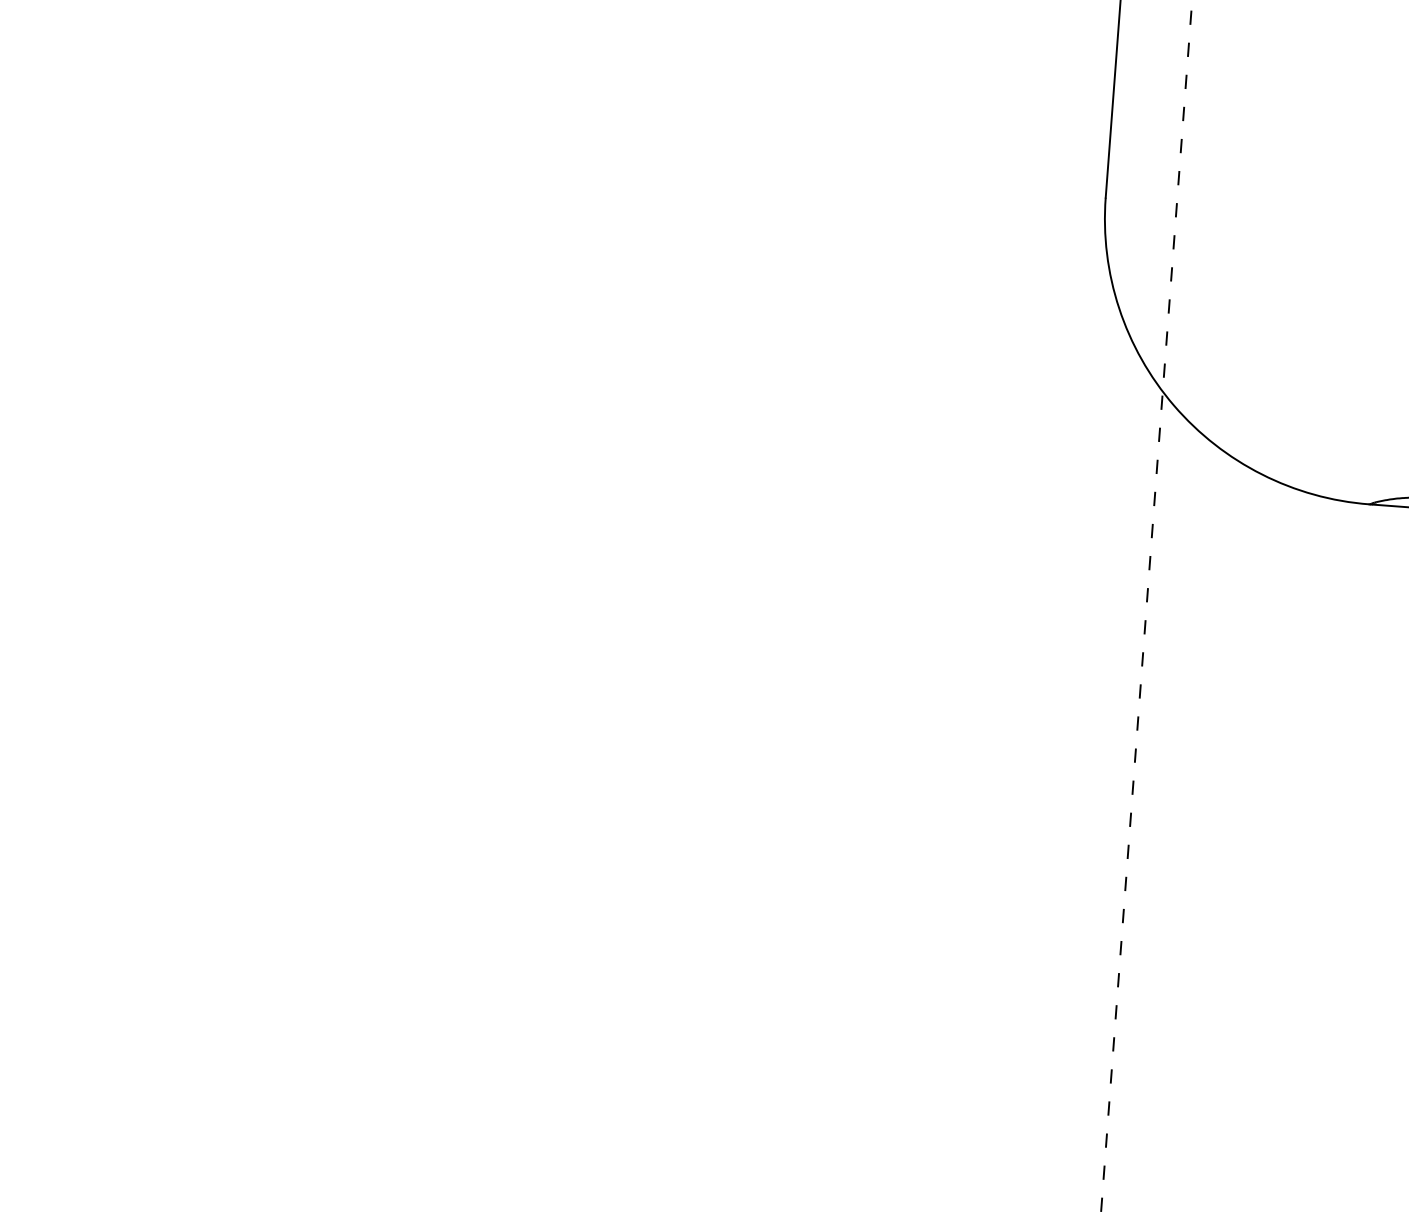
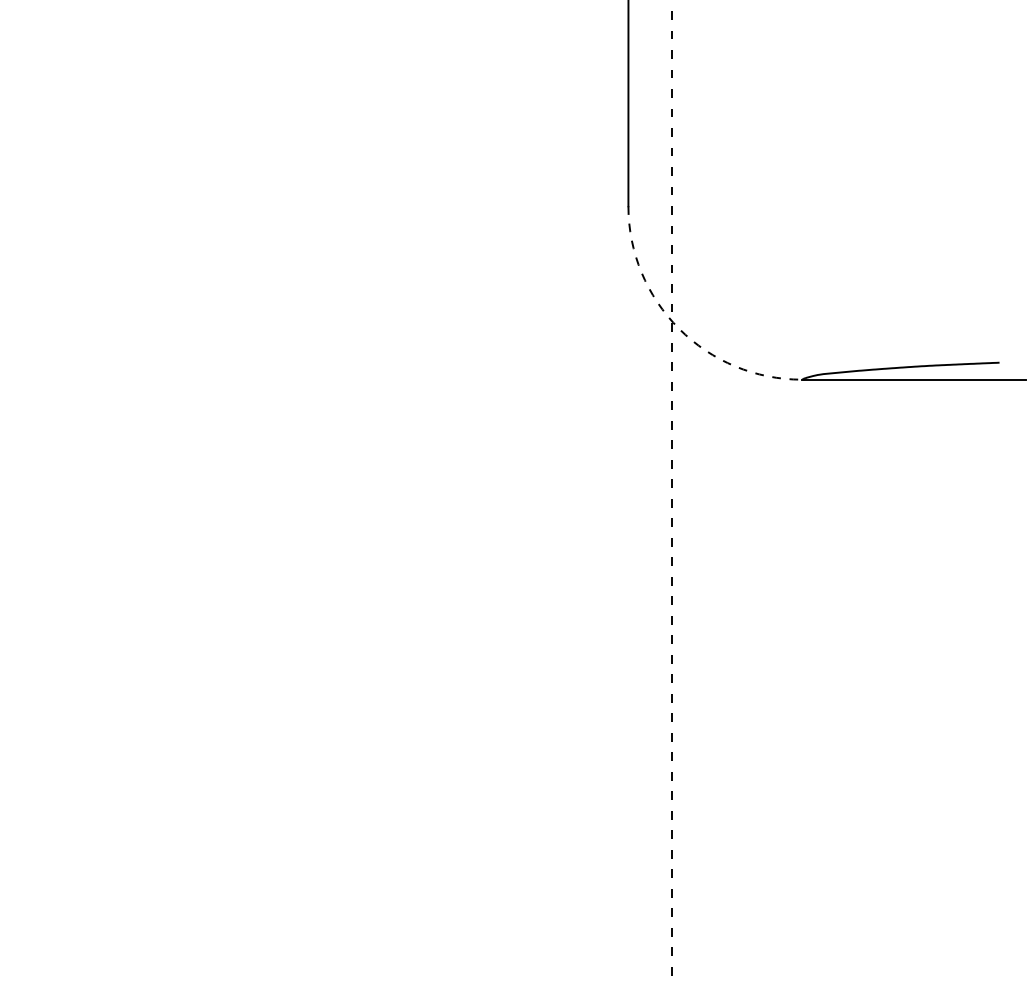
arc: (1174, 405) -> (679, 328), solid -> dashed

